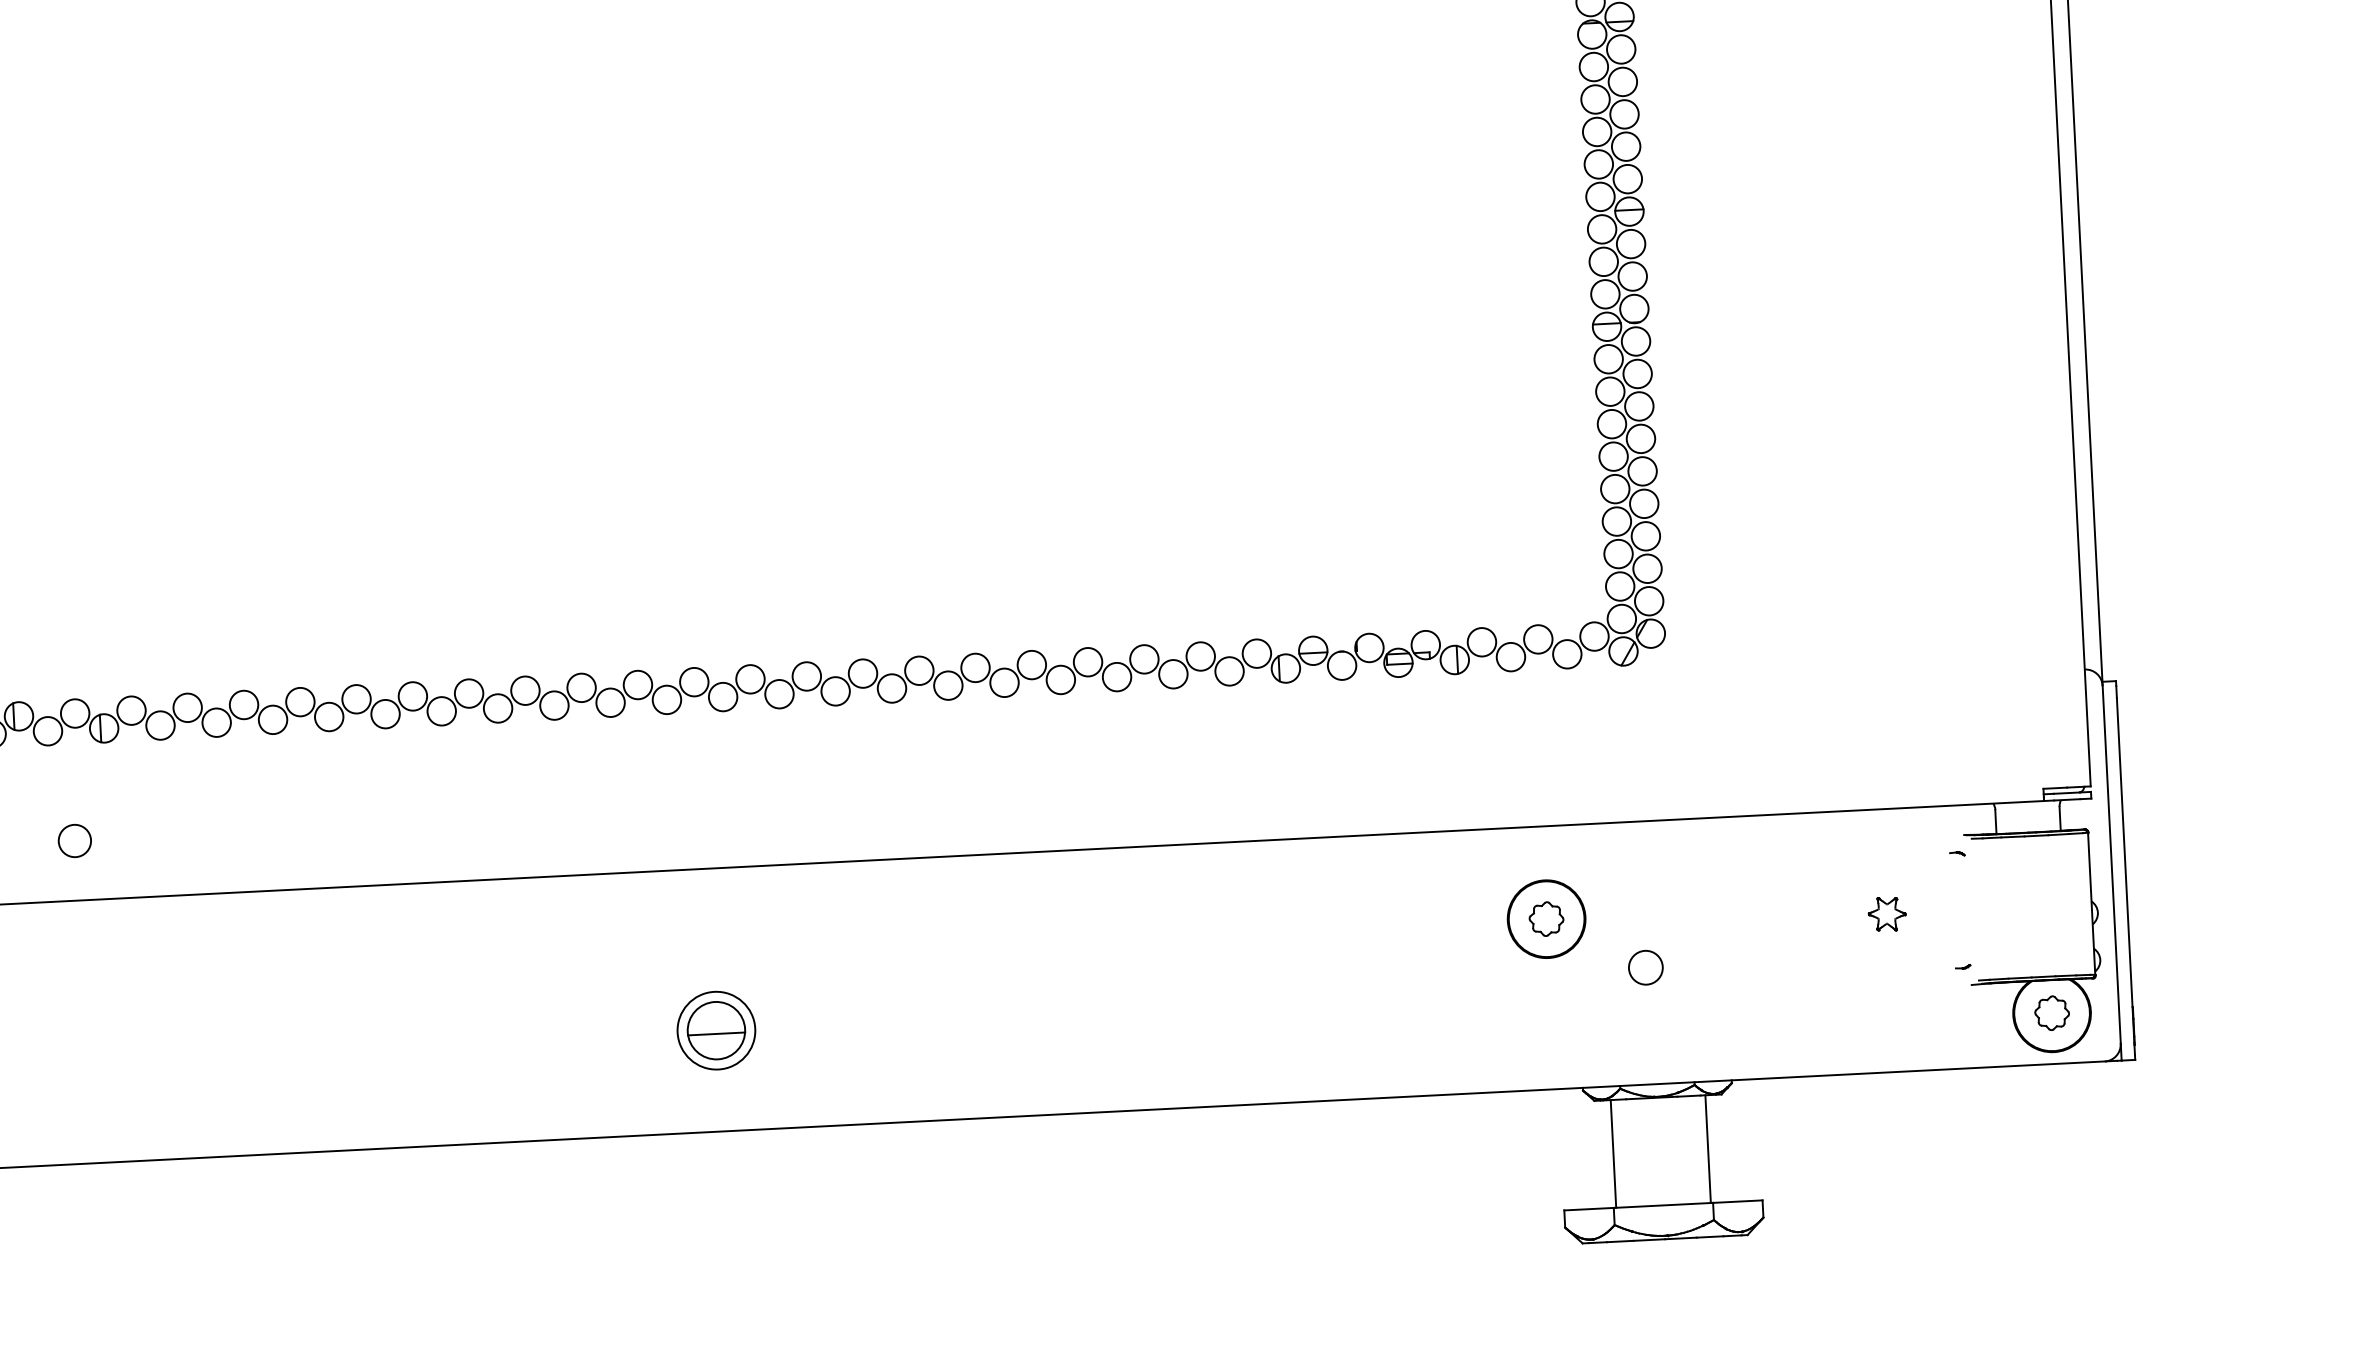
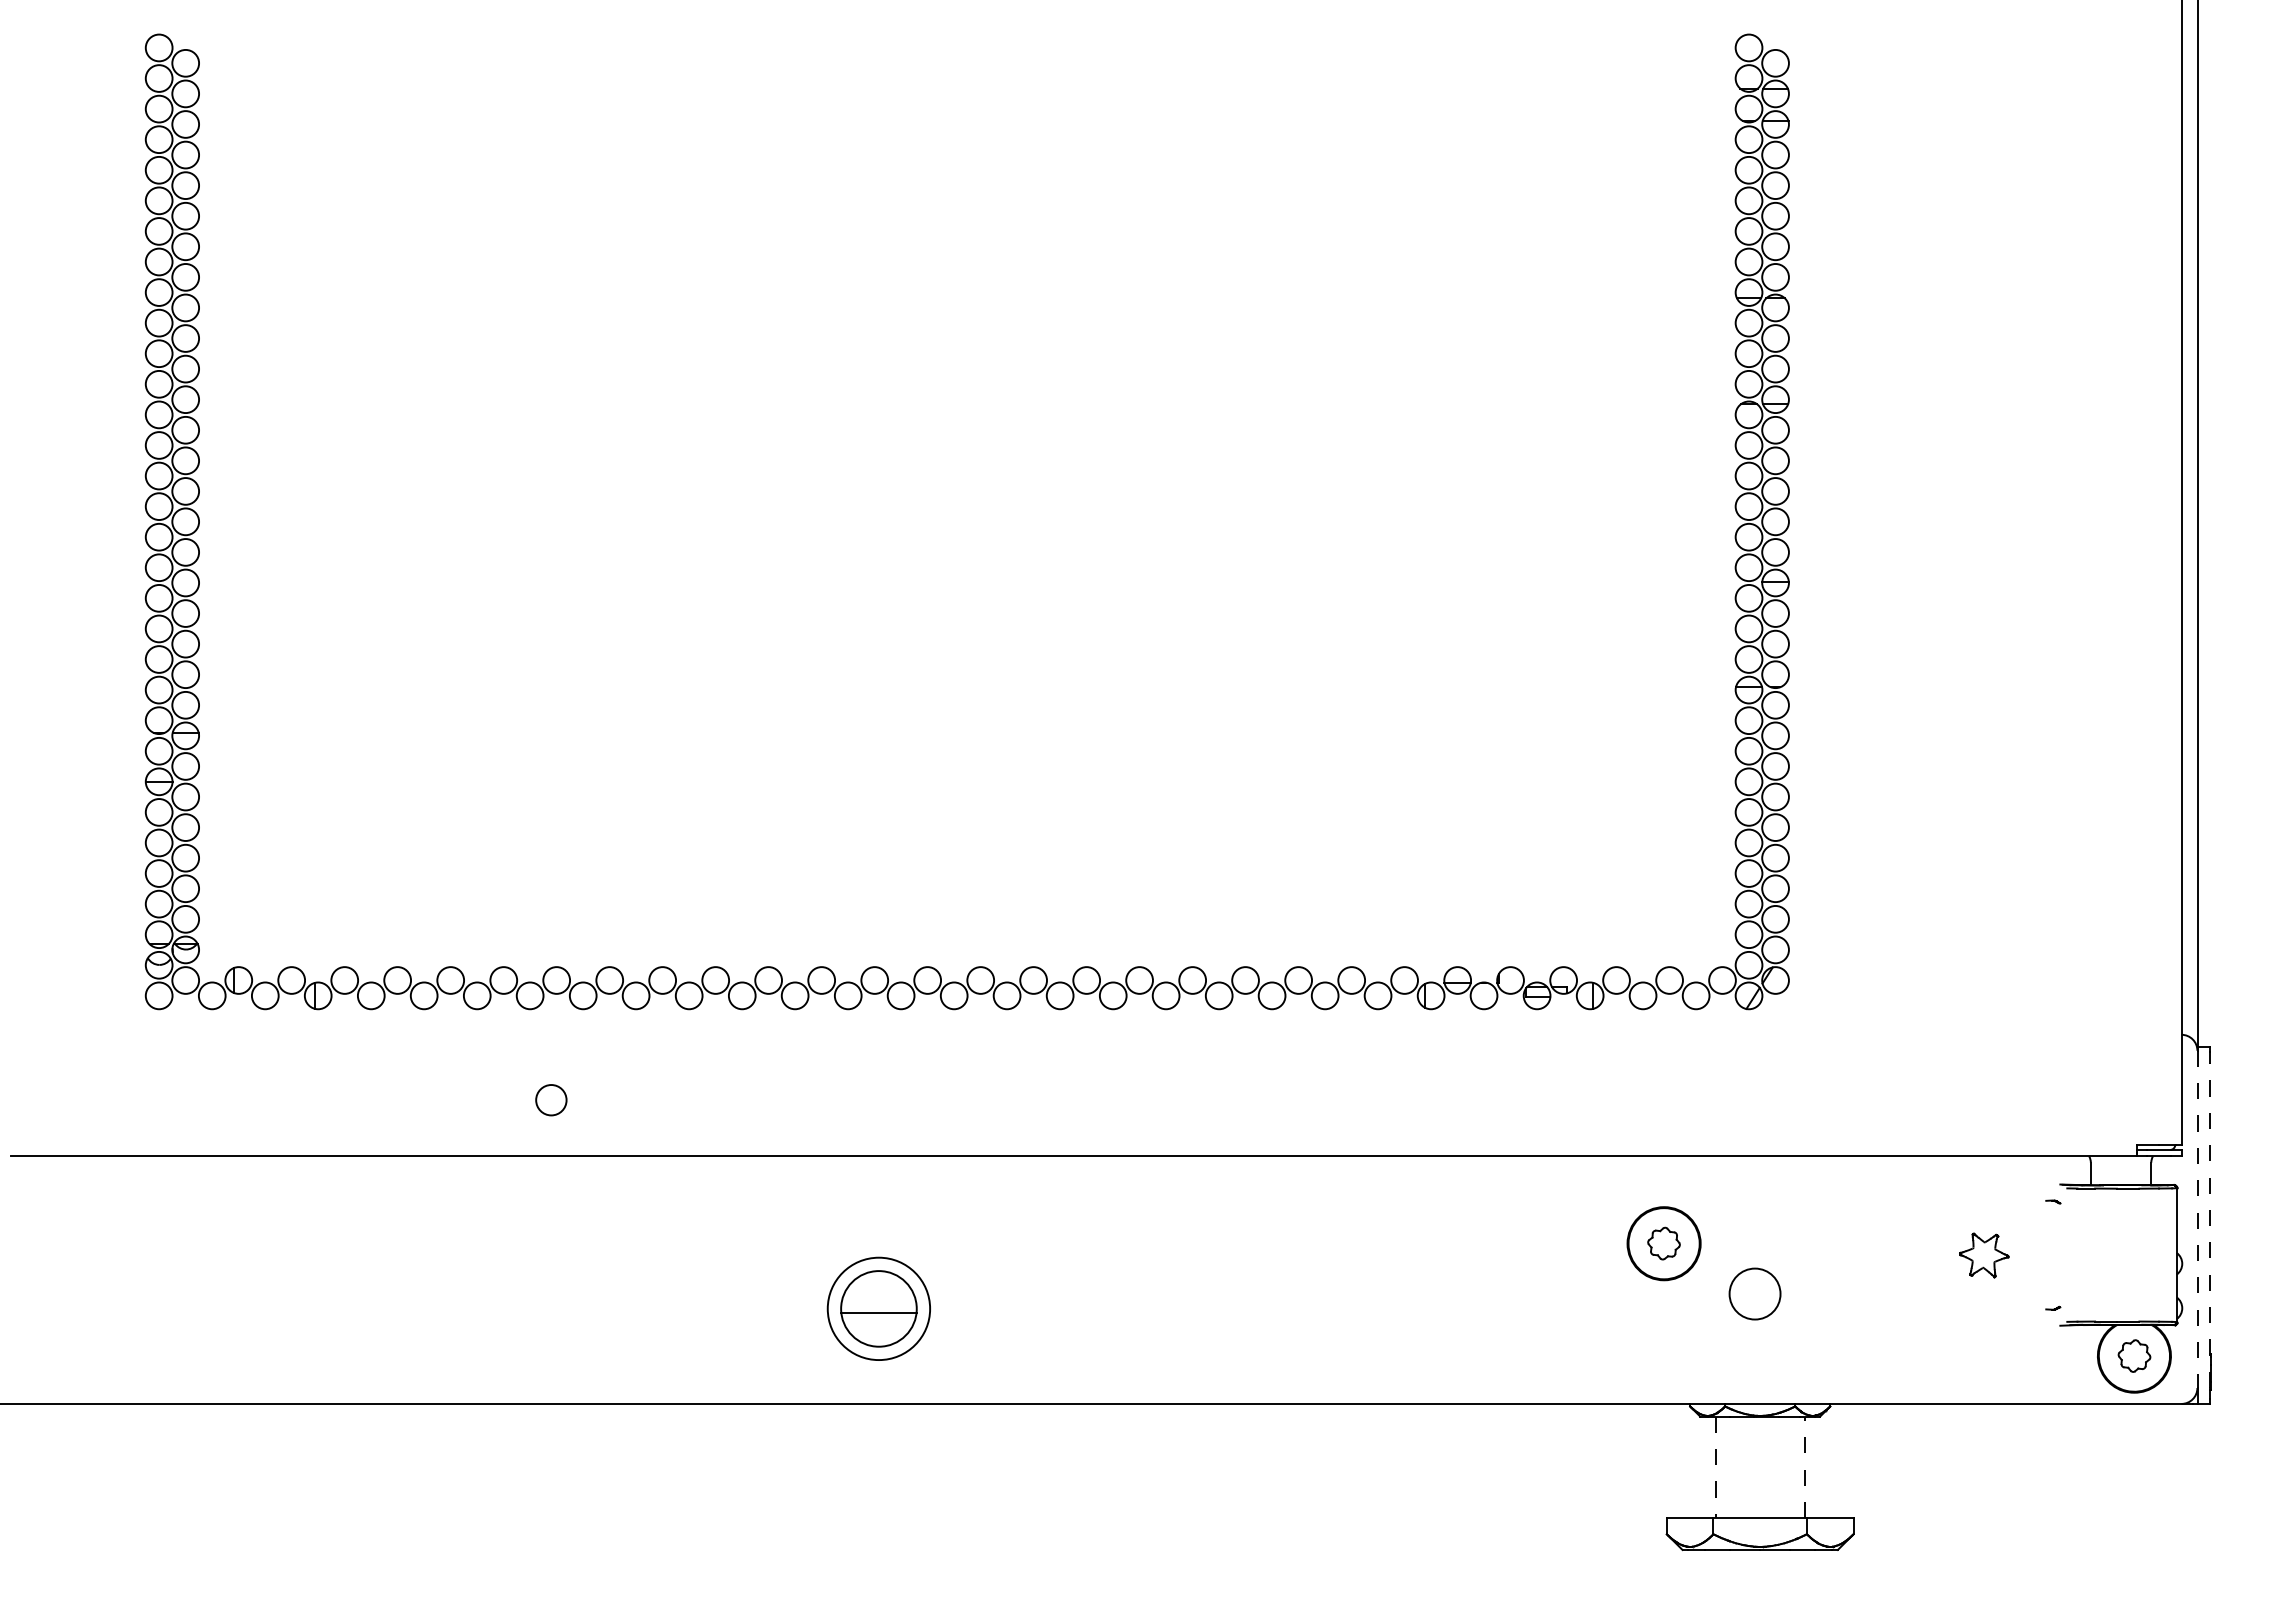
circle: (75, 841) -> (551, 1100), moved
line: (2111, 864) -> (2197, 1219), solid -> dashed
line: (2125, 869) -> (2210, 1224), solid -> dashed
part: (1887, 913) -> (1984, 1254), size x1.4
circle: (1645, 967) -> (1754, 1293), size x1.6
part: (715, 1030) -> (878, 1308), size x1.4
line: (1707, 1149) -> (1804, 1467), solid -> dashed
line: (1613, 1154) -> (1715, 1467), solid -> dashed

